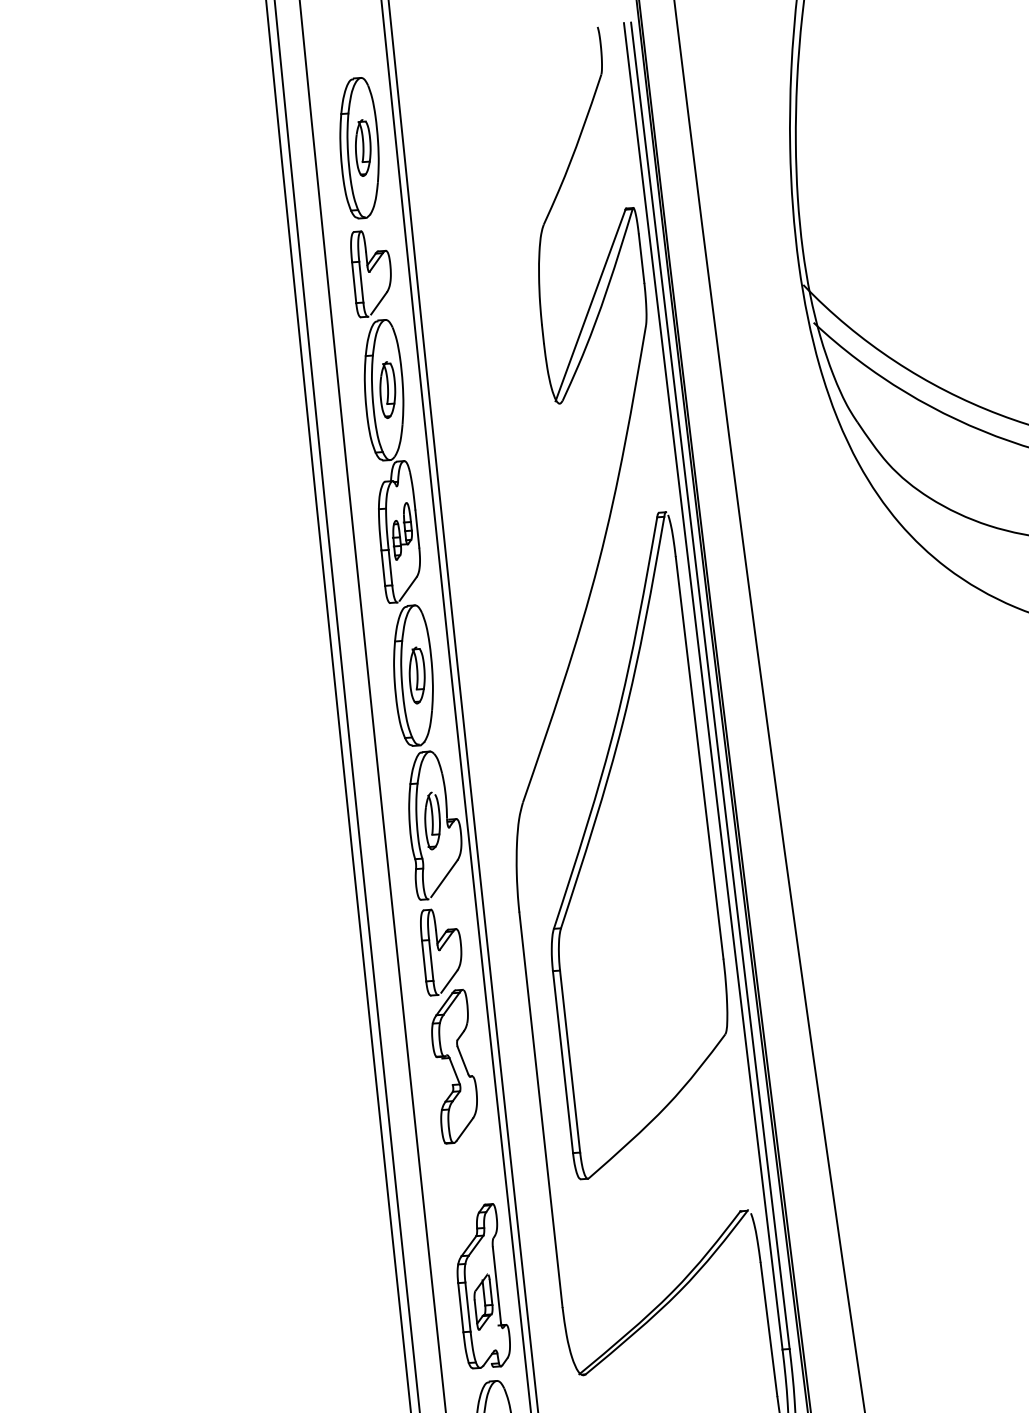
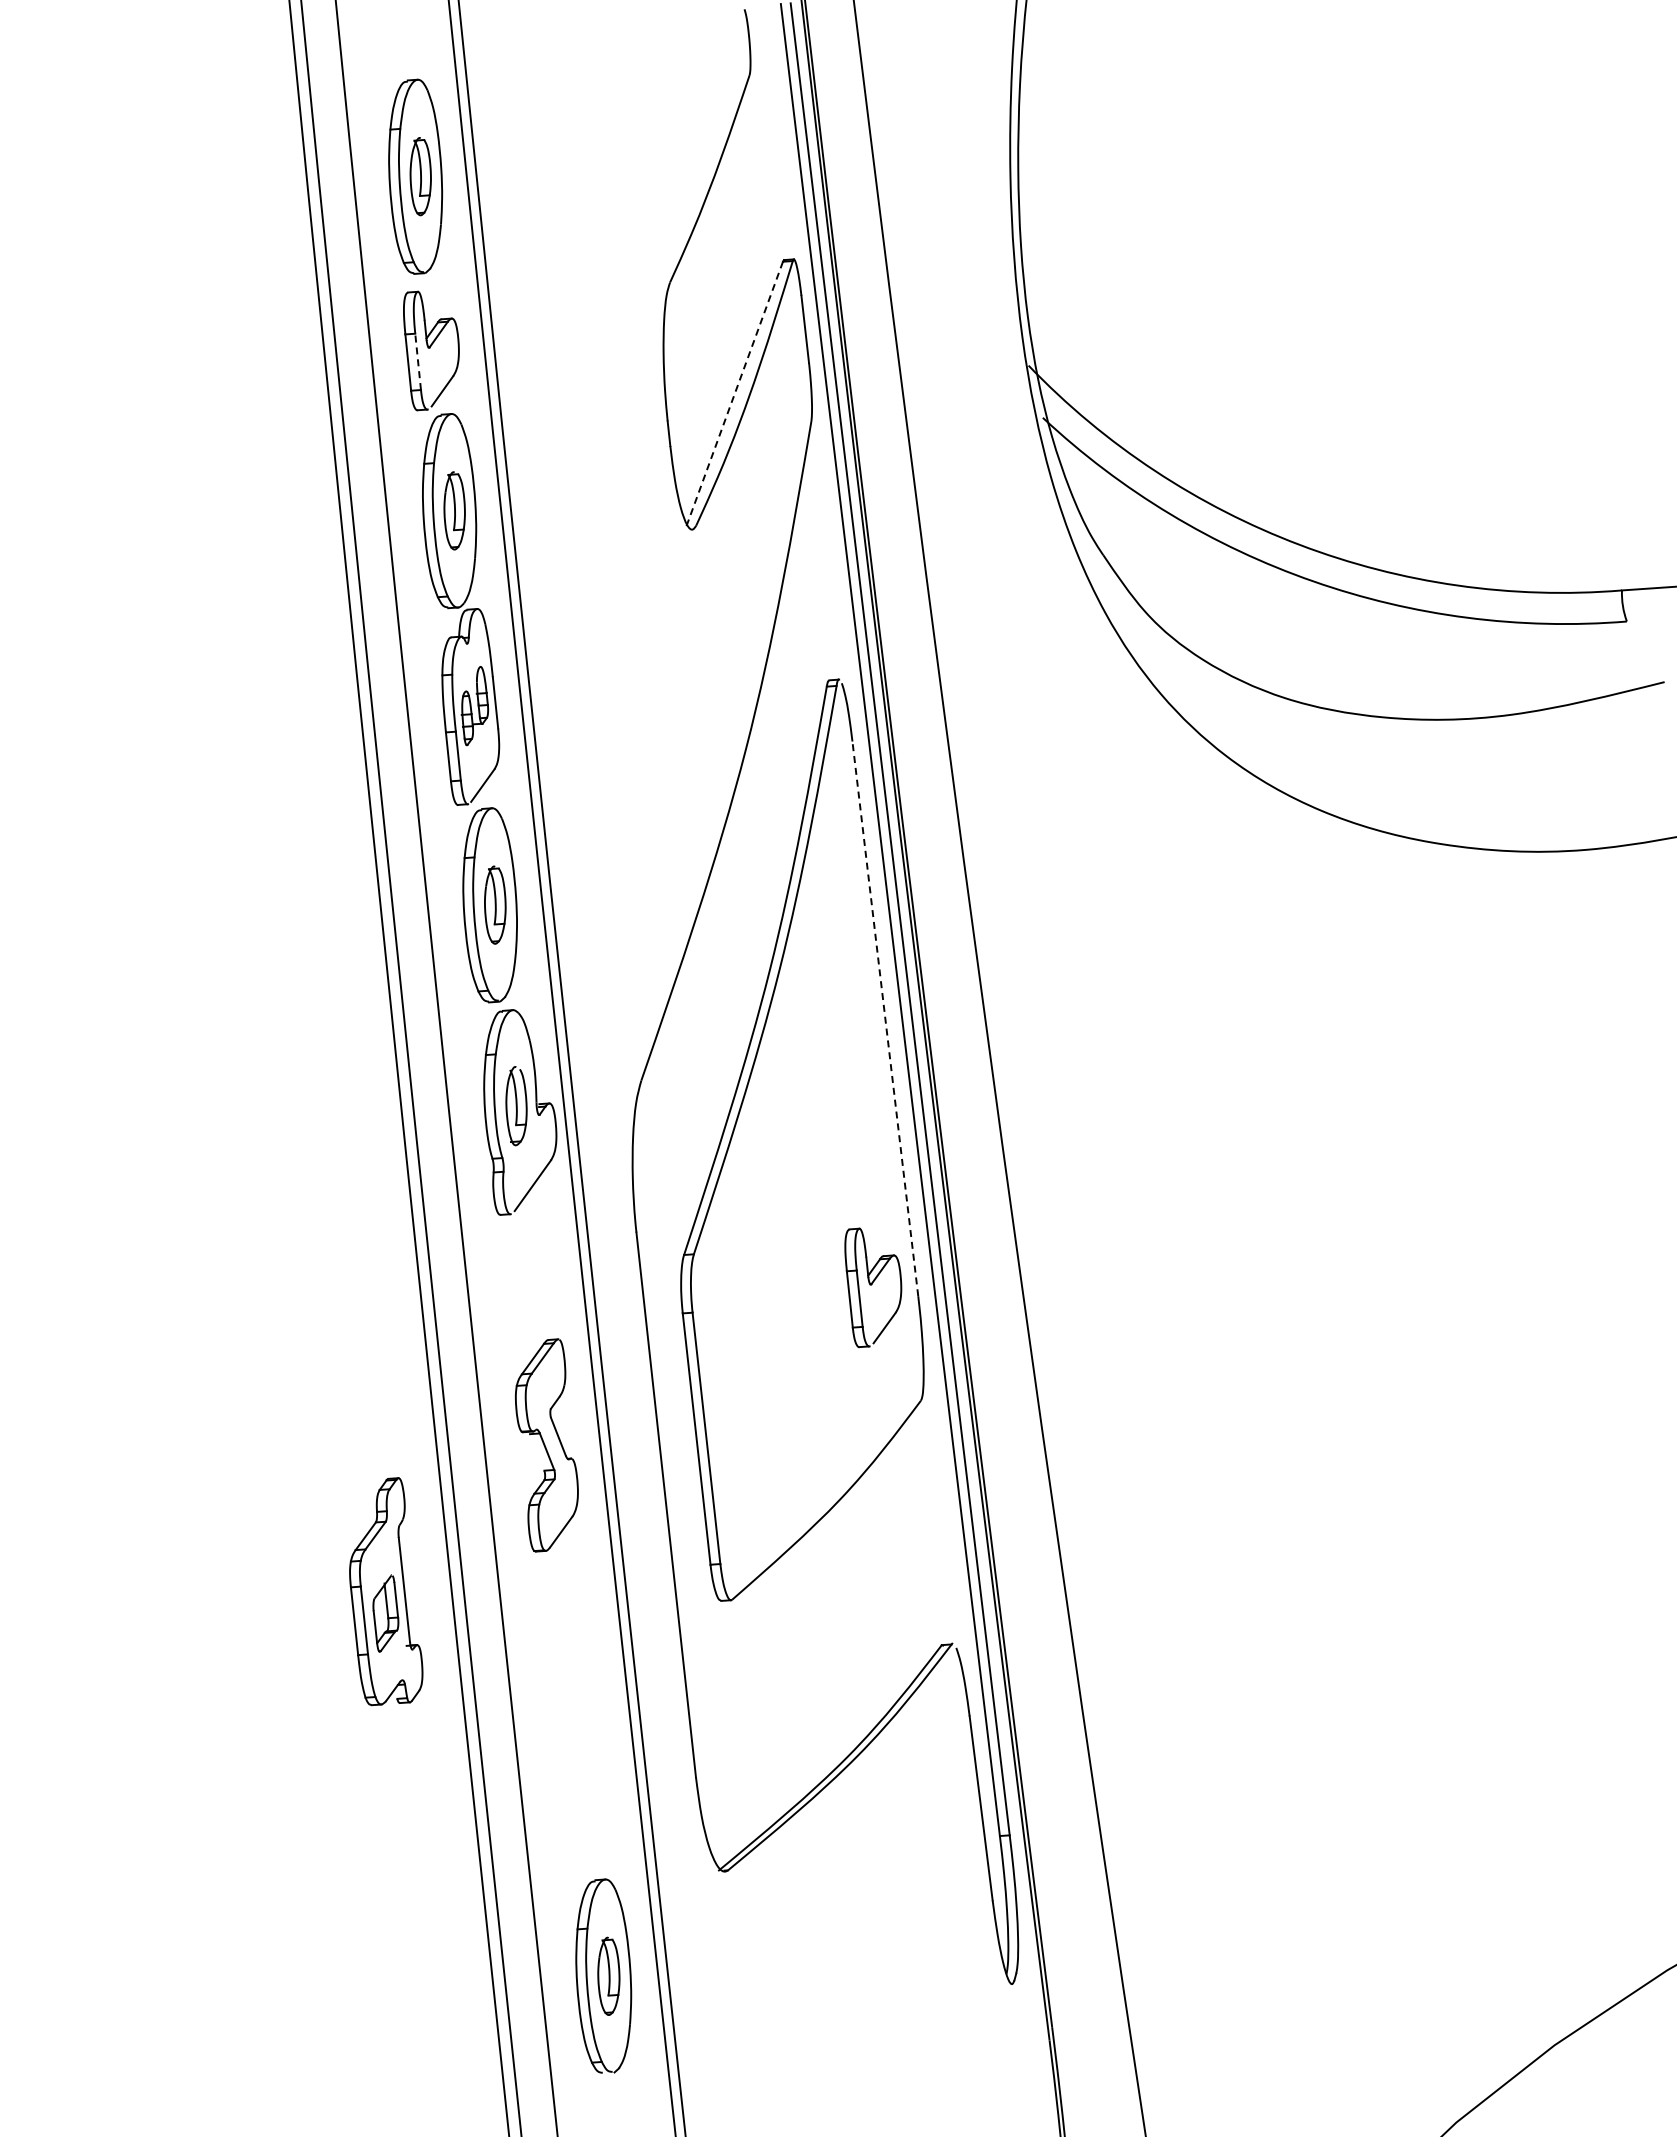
line: (361, 281) -> (418, 361), solid -> dashed
line: (590, 305) -> (734, 394), solid -> dashed
line: (699, 757) -> (885, 1018), solid -> dashed
part: (441, 952) -> (873, 1287), moved
part: (483, 1286) -> (386, 1591), moved

